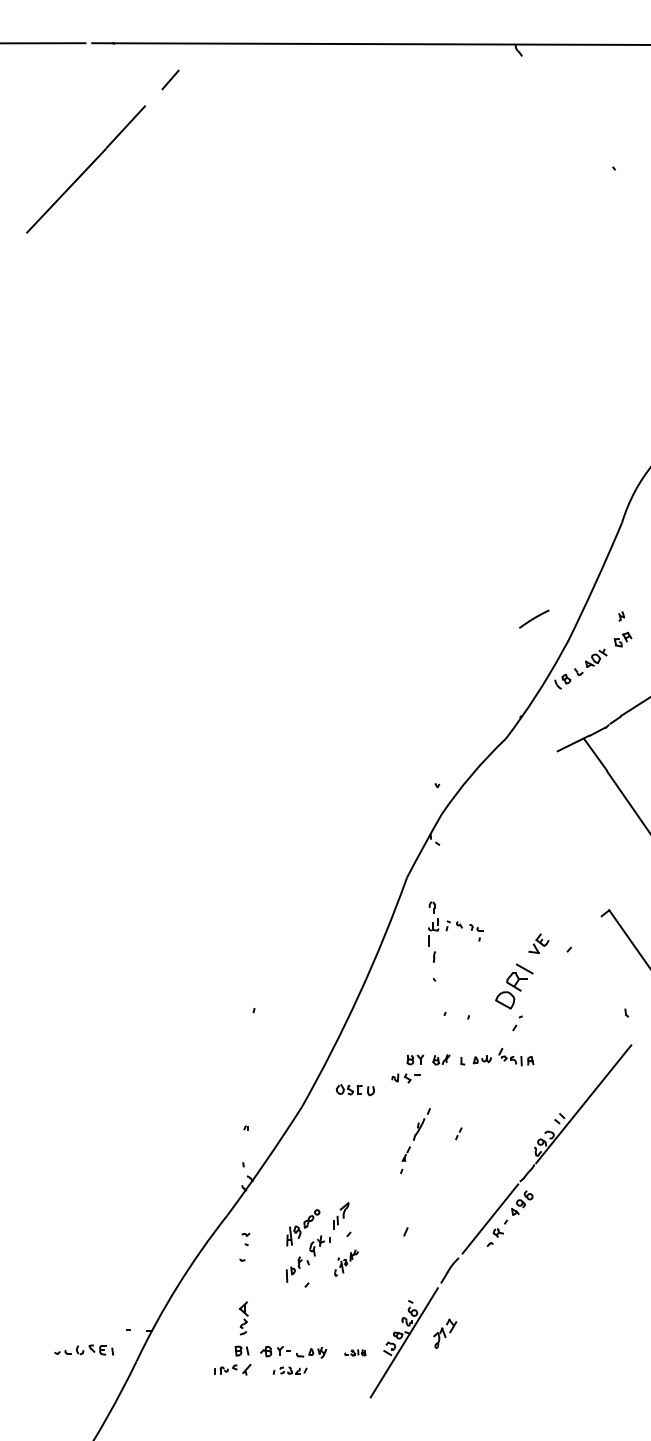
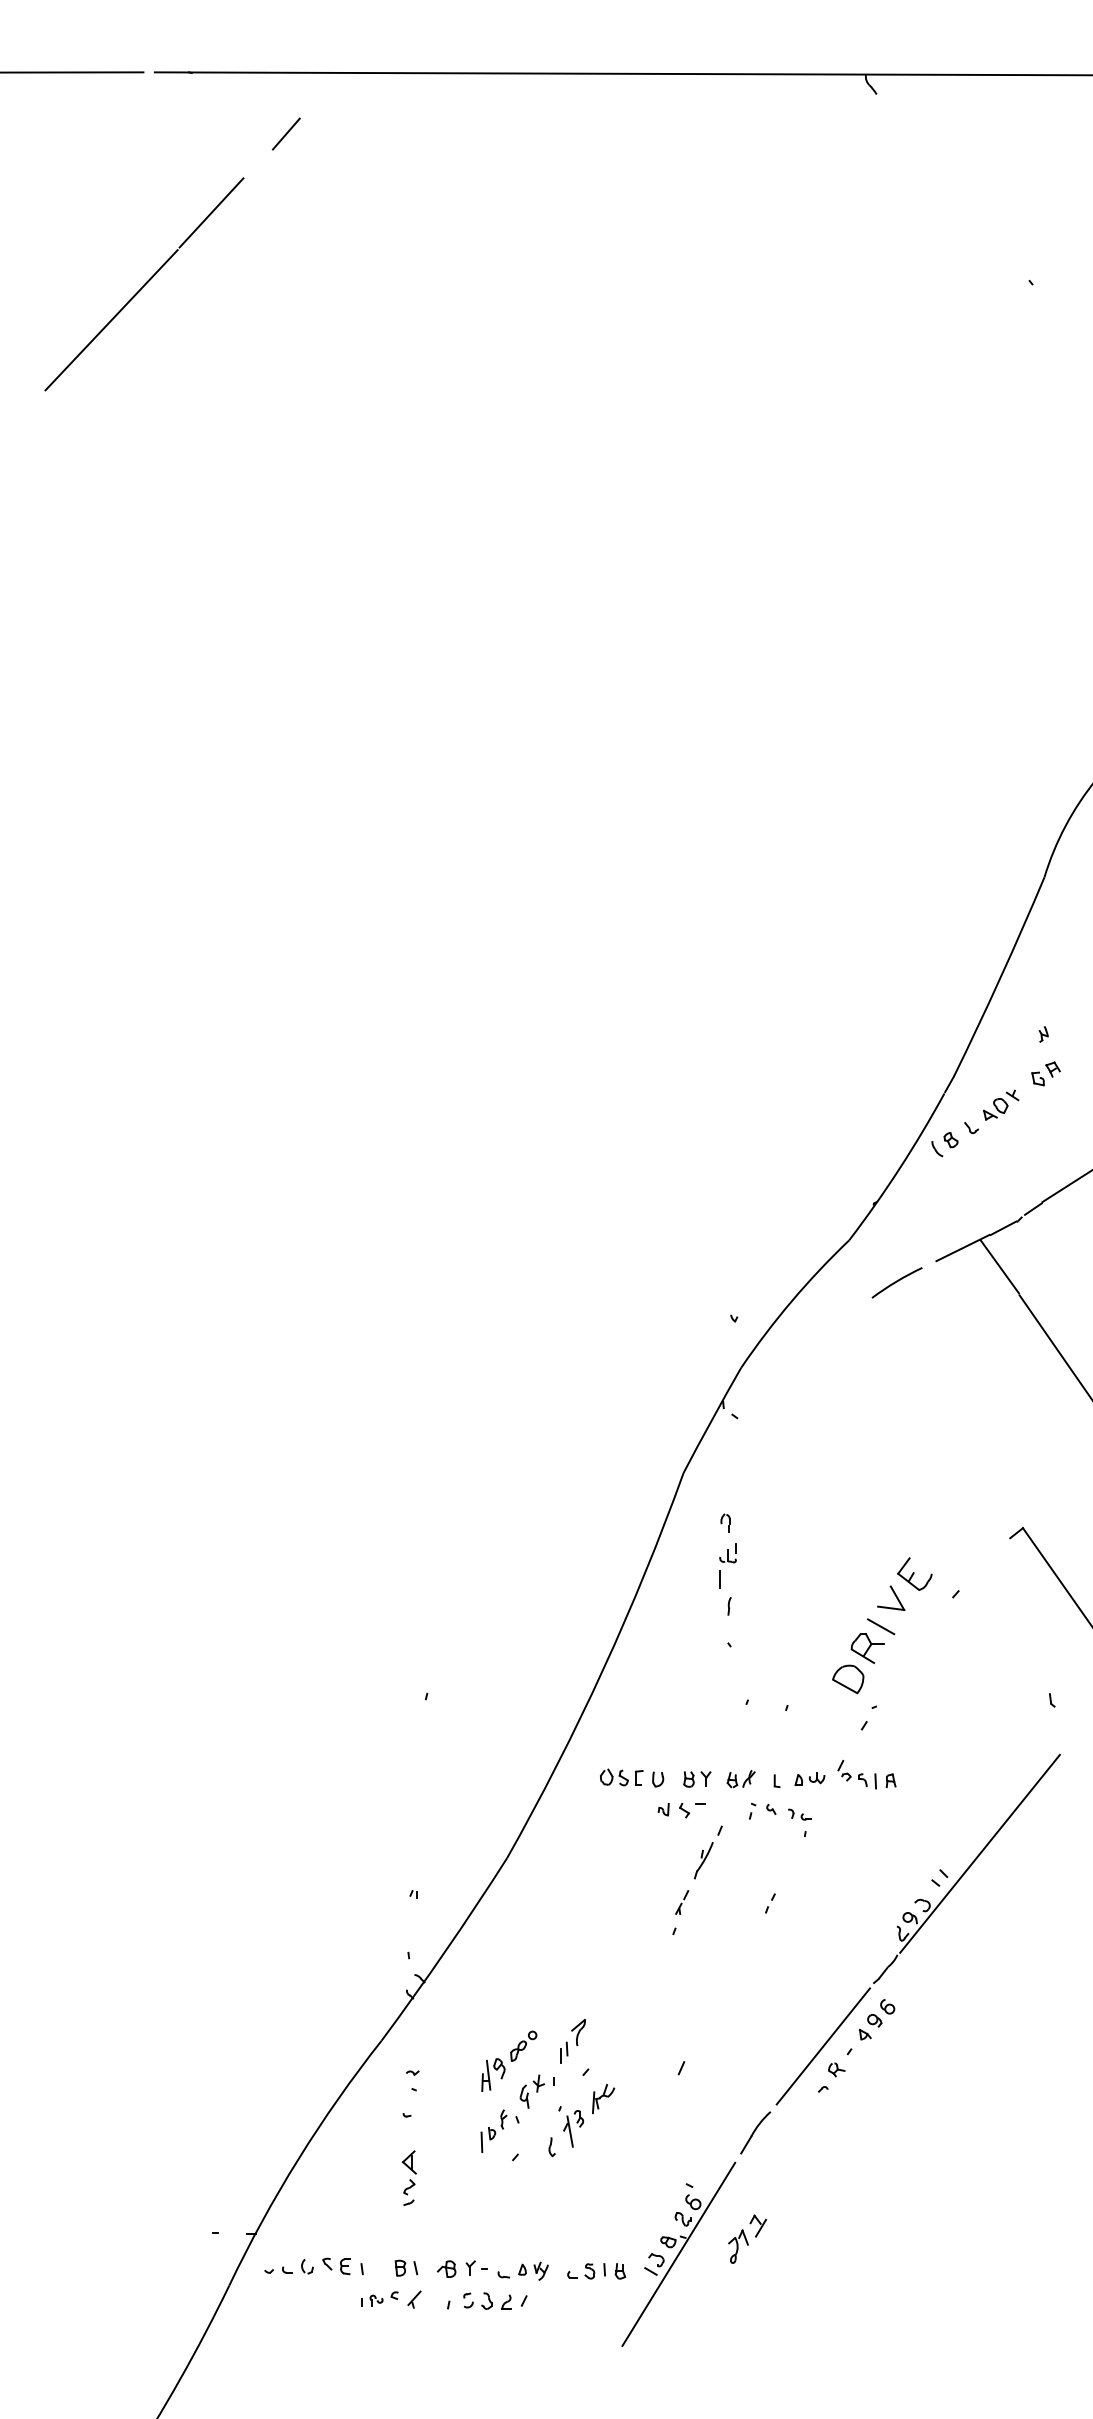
line: (534, 618) -> (897, 1281), moved
part: (464, 930) -> (779, 1818), moved
part: (538, 943) -> (904, 1583), size x1.67
part: (355, 1090) -> (632, 1778), moved
part: (415, 1140) -> (697, 1879), moved
part: (346, 1263) -> (581, 2121), size x1.67
part: (243, 1318) -> (408, 2178), moved
part: (83, 1349) -> (313, 2265), moved
part: (355, 1352) -> (596, 2270), size x1.67
part: (289, 1370) -> (486, 2300), size x1.43

